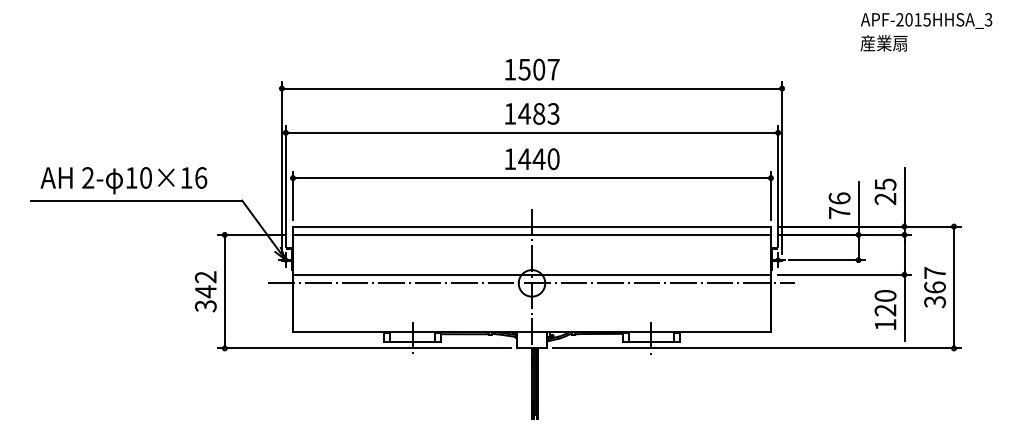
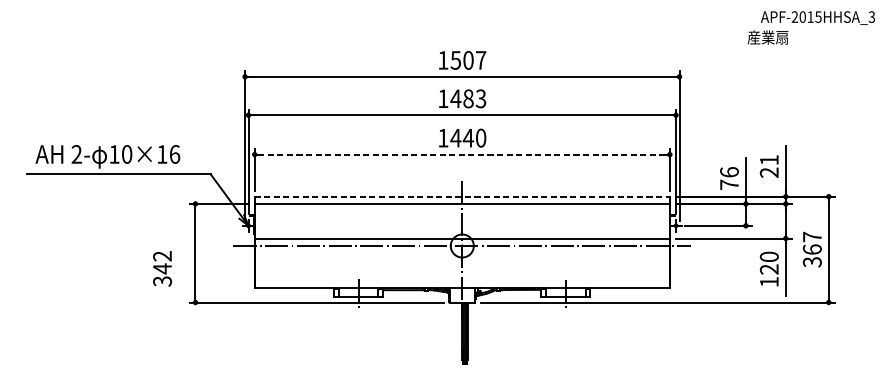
text: (926, 20) -> (817, 17), moved
line: (532, 178) -> (462, 154), solid -> dashed
text: (885, 184) -> (769, 160), 25 -> 21
line: (532, 226) -> (462, 196), solid -> dashed
text: (205, 291) -> (162, 268), moved

